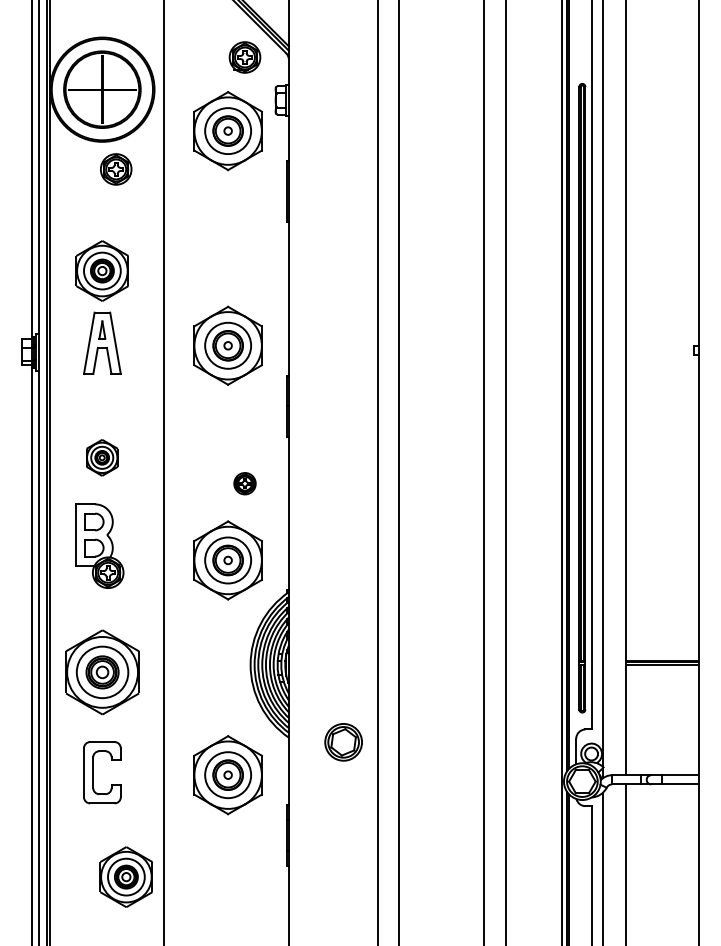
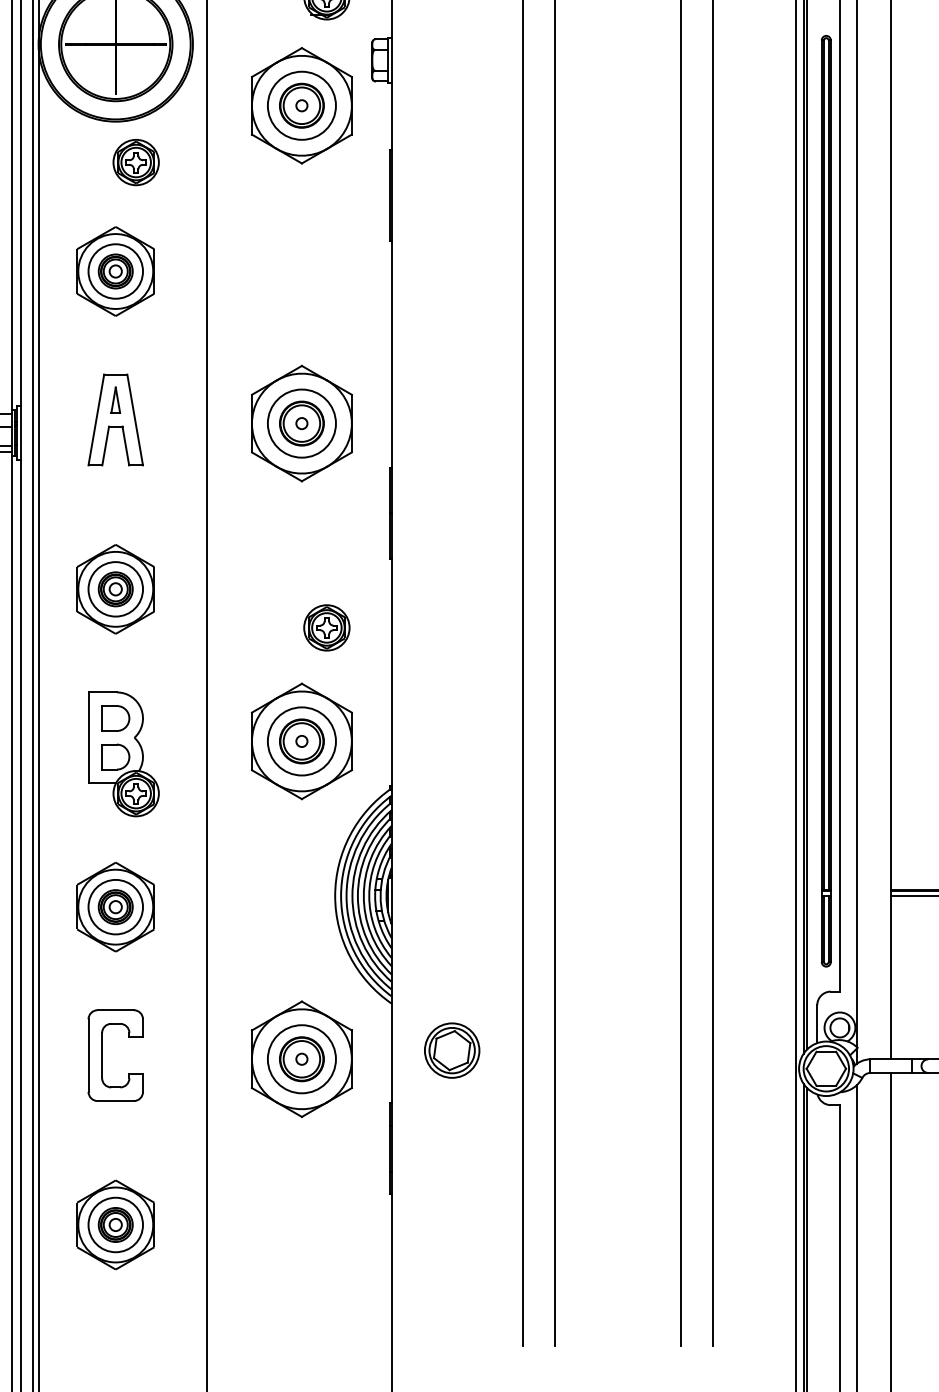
part: (101, 270) -> (114, 270), moved
part: (101, 457) -> (114, 588), size x1.67
part: (244, 483) -> (326, 627), size x1.43
part: (99, 545) -> (123, 753), moved
part: (101, 672) -> (114, 907), size x0.71
part: (343, 742) -> (451, 1050), moved
part: (125, 876) -> (114, 1224), moved

